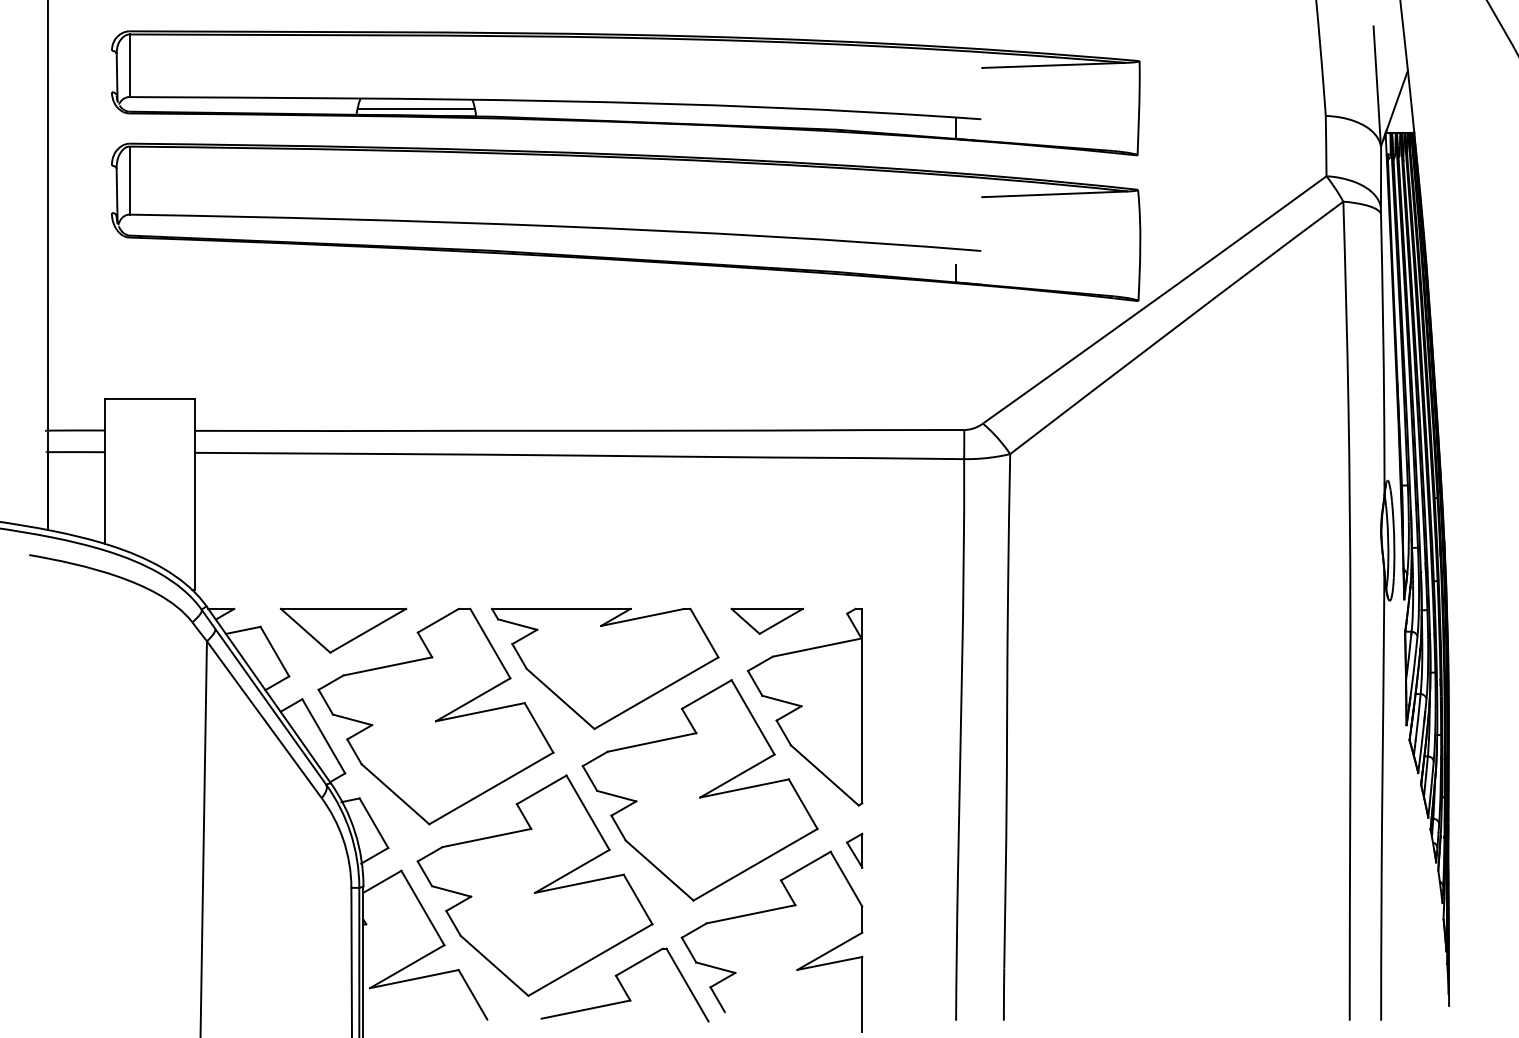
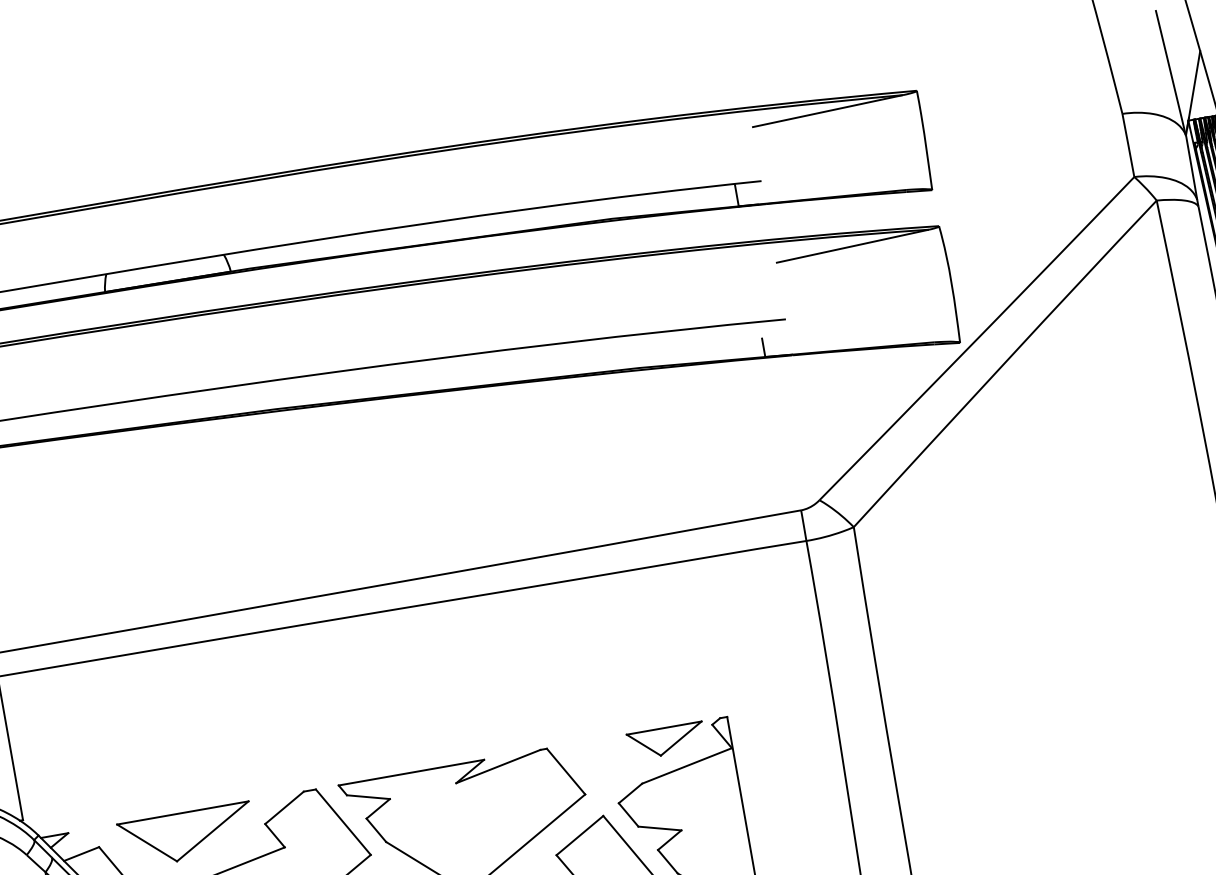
line: (415, 108) -> (165, 274), removed
part: (766, 620) -> (665, 740), moved

